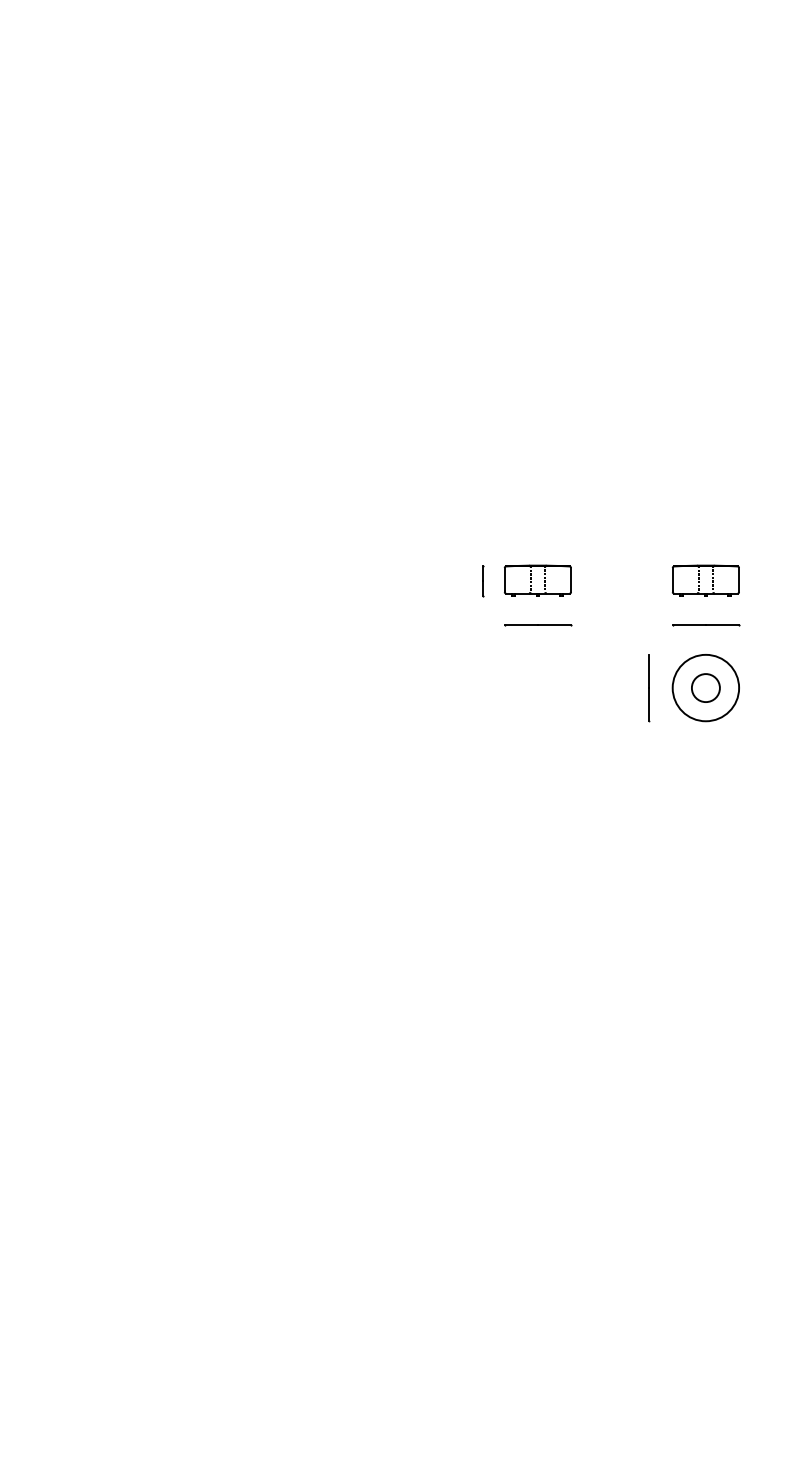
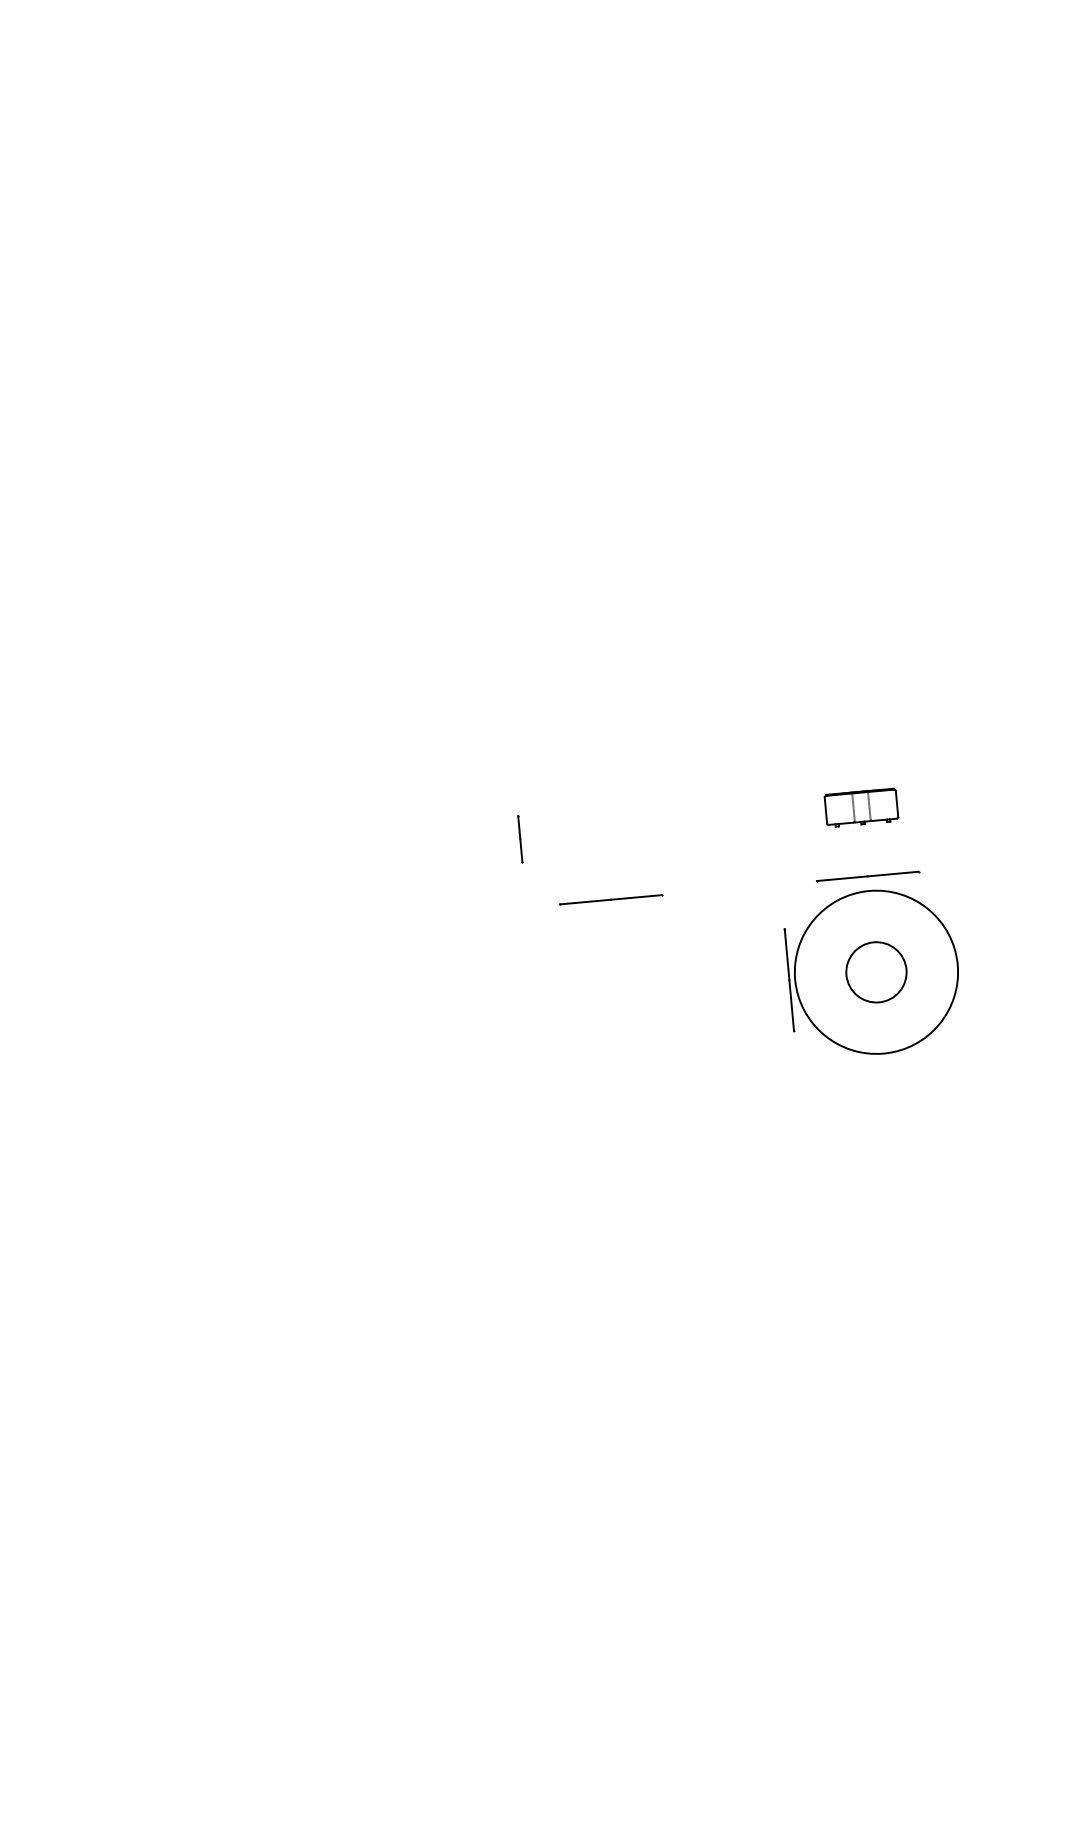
part: (537, 580) -> (603, 831), removed
part: (705, 580) -> (860, 807), size x0.7
circle: (705, 687) -> (875, 971), size x1.6
circle: (705, 688) -> (875, 973), size x1.4

